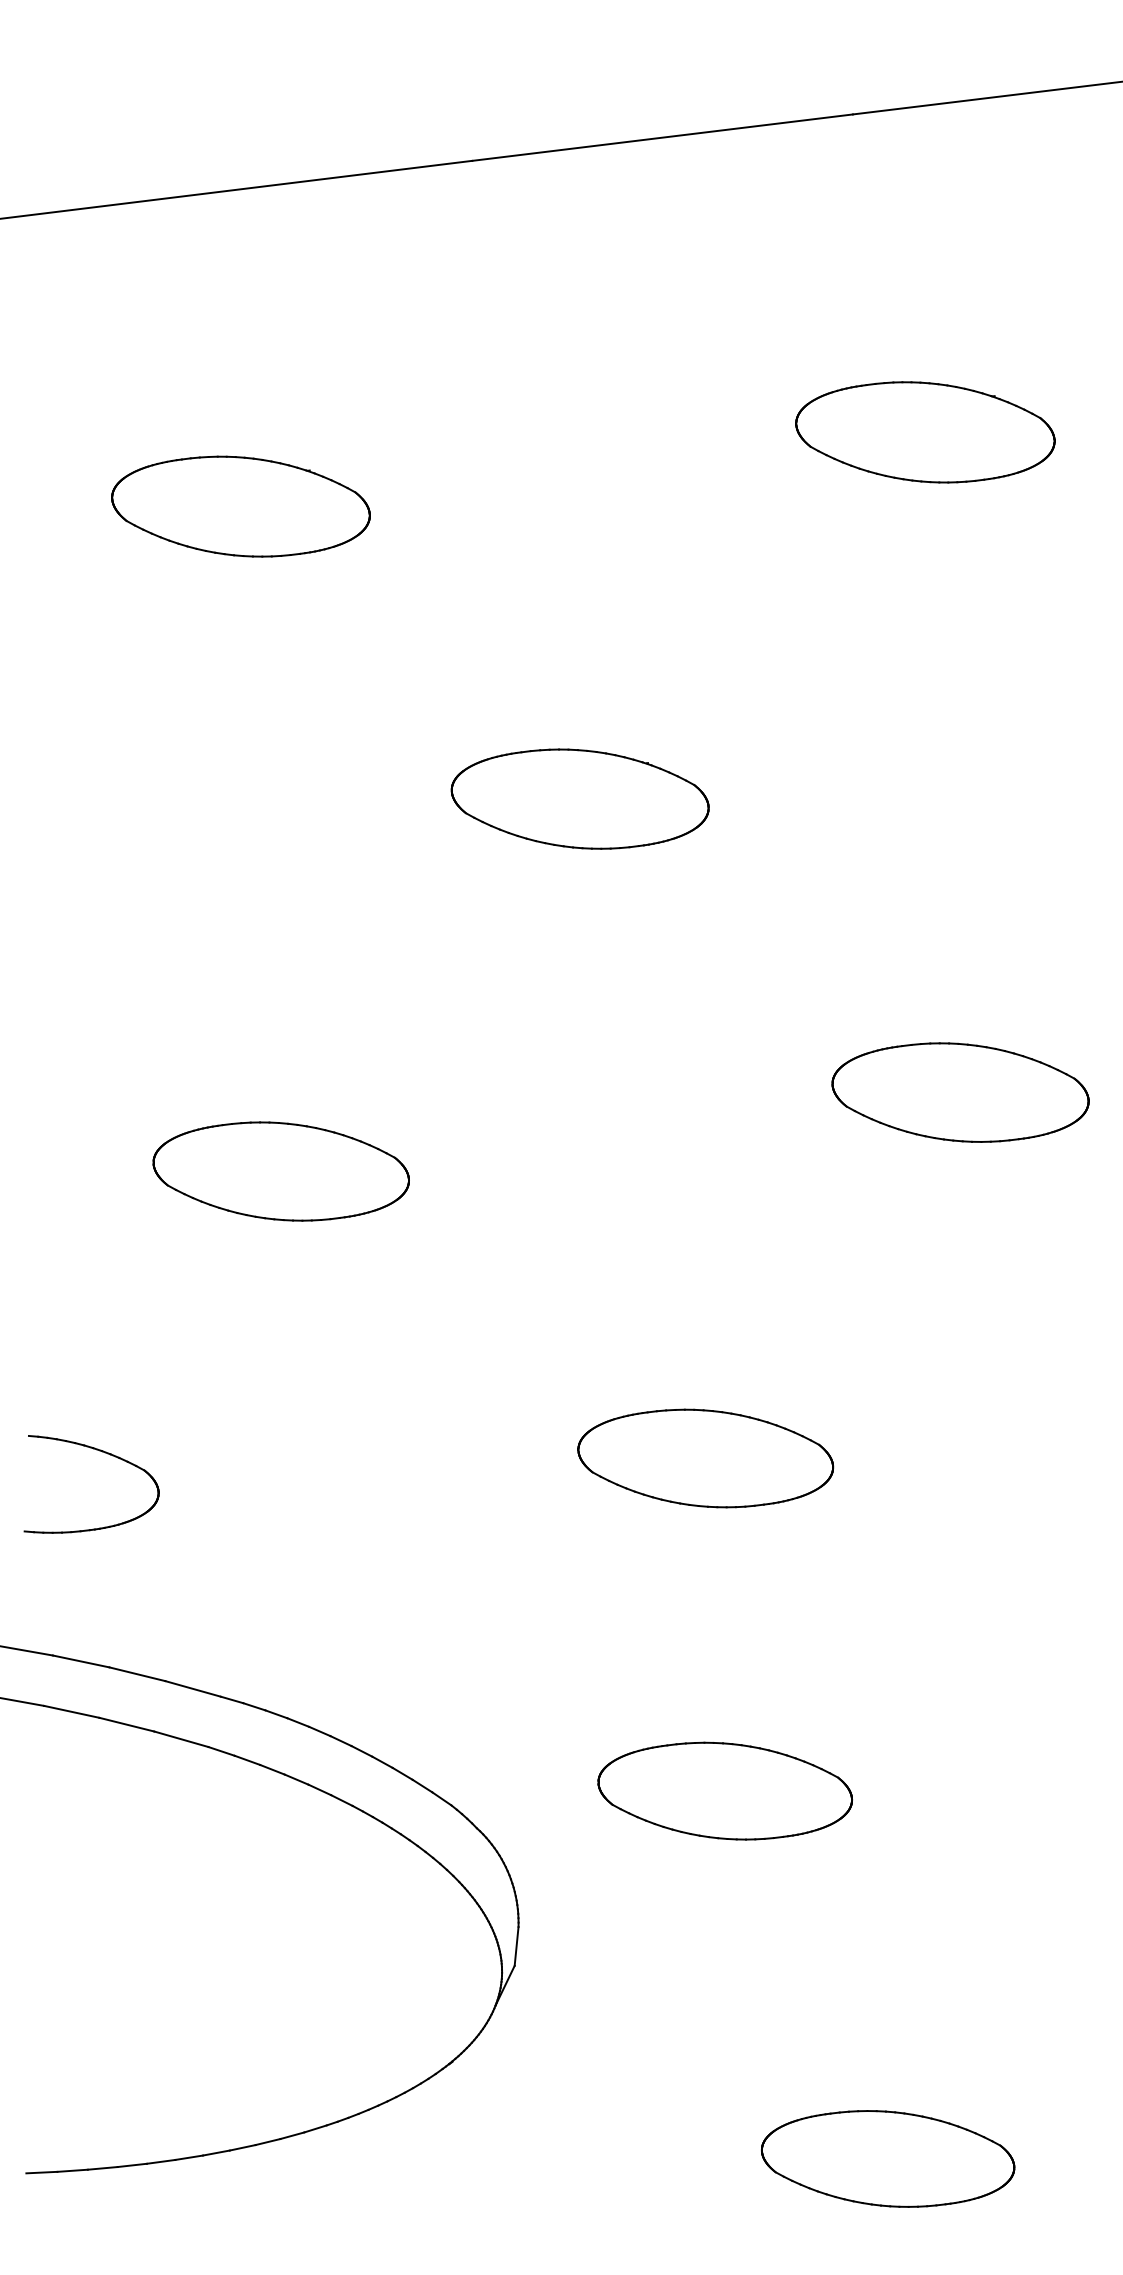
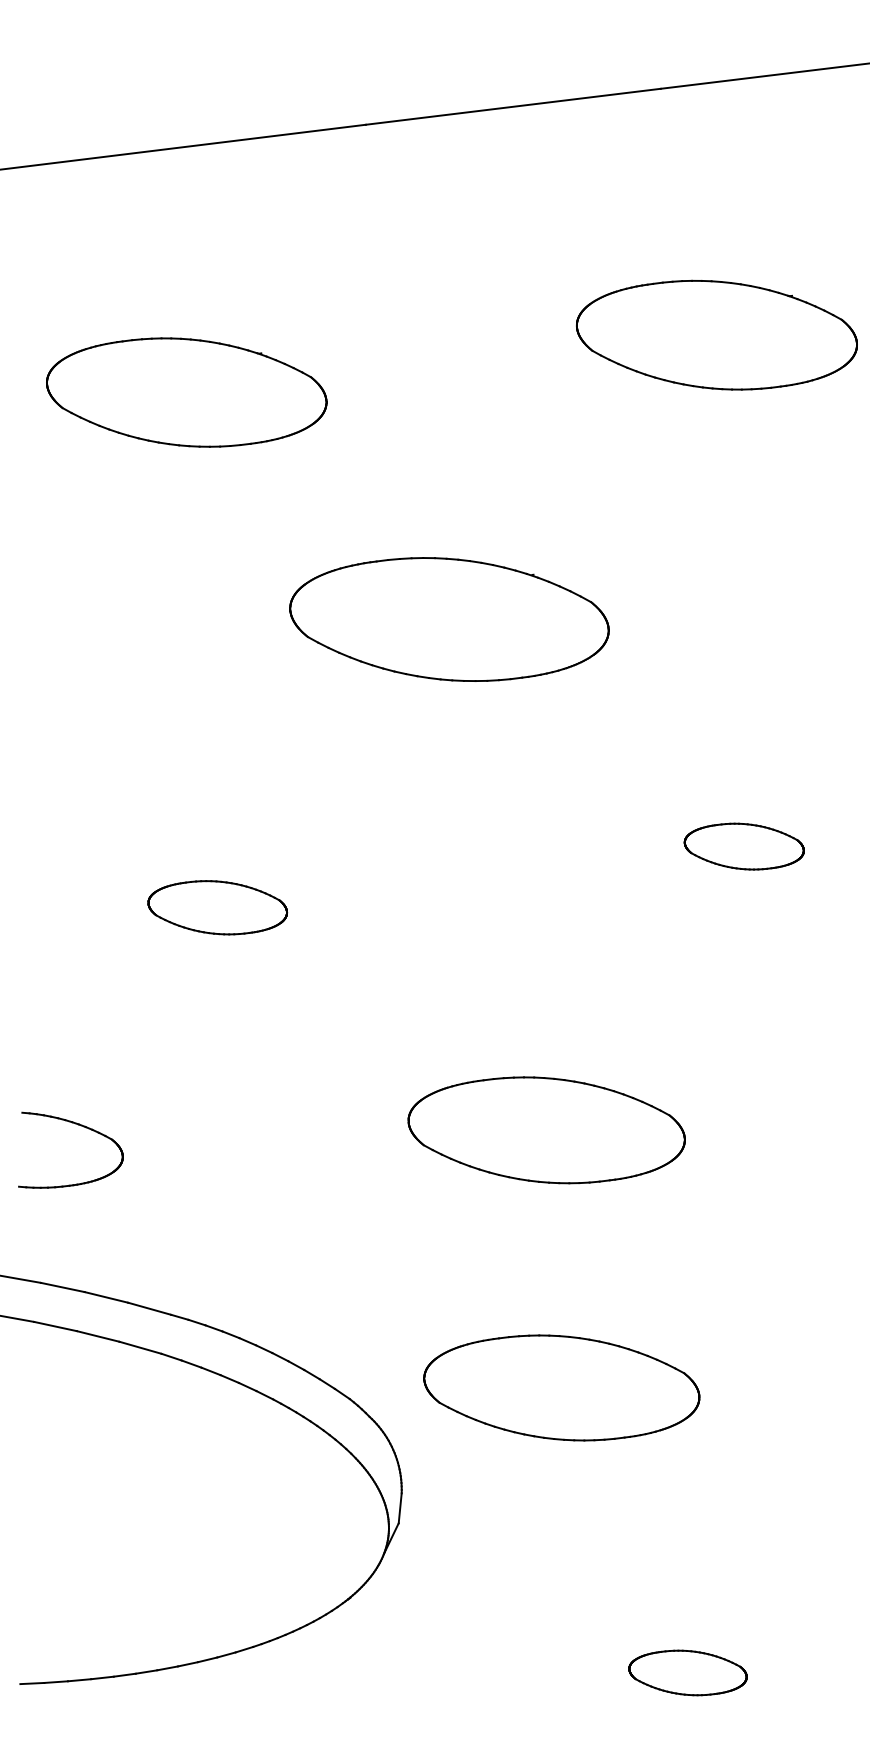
part: (924, 431) -> (716, 334), size x1.4
part: (240, 506) -> (186, 392), size x1.4
part: (580, 798) -> (449, 618), size x1.6
part: (960, 1092) -> (744, 846), size x0.6
part: (280, 1171) -> (217, 907), size x0.7
part: (705, 1457) -> (546, 1129), size x1.4
part: (724, 1790) -> (561, 1387), size x1.4
part: (887, 2158) -> (687, 1672), size x0.6

